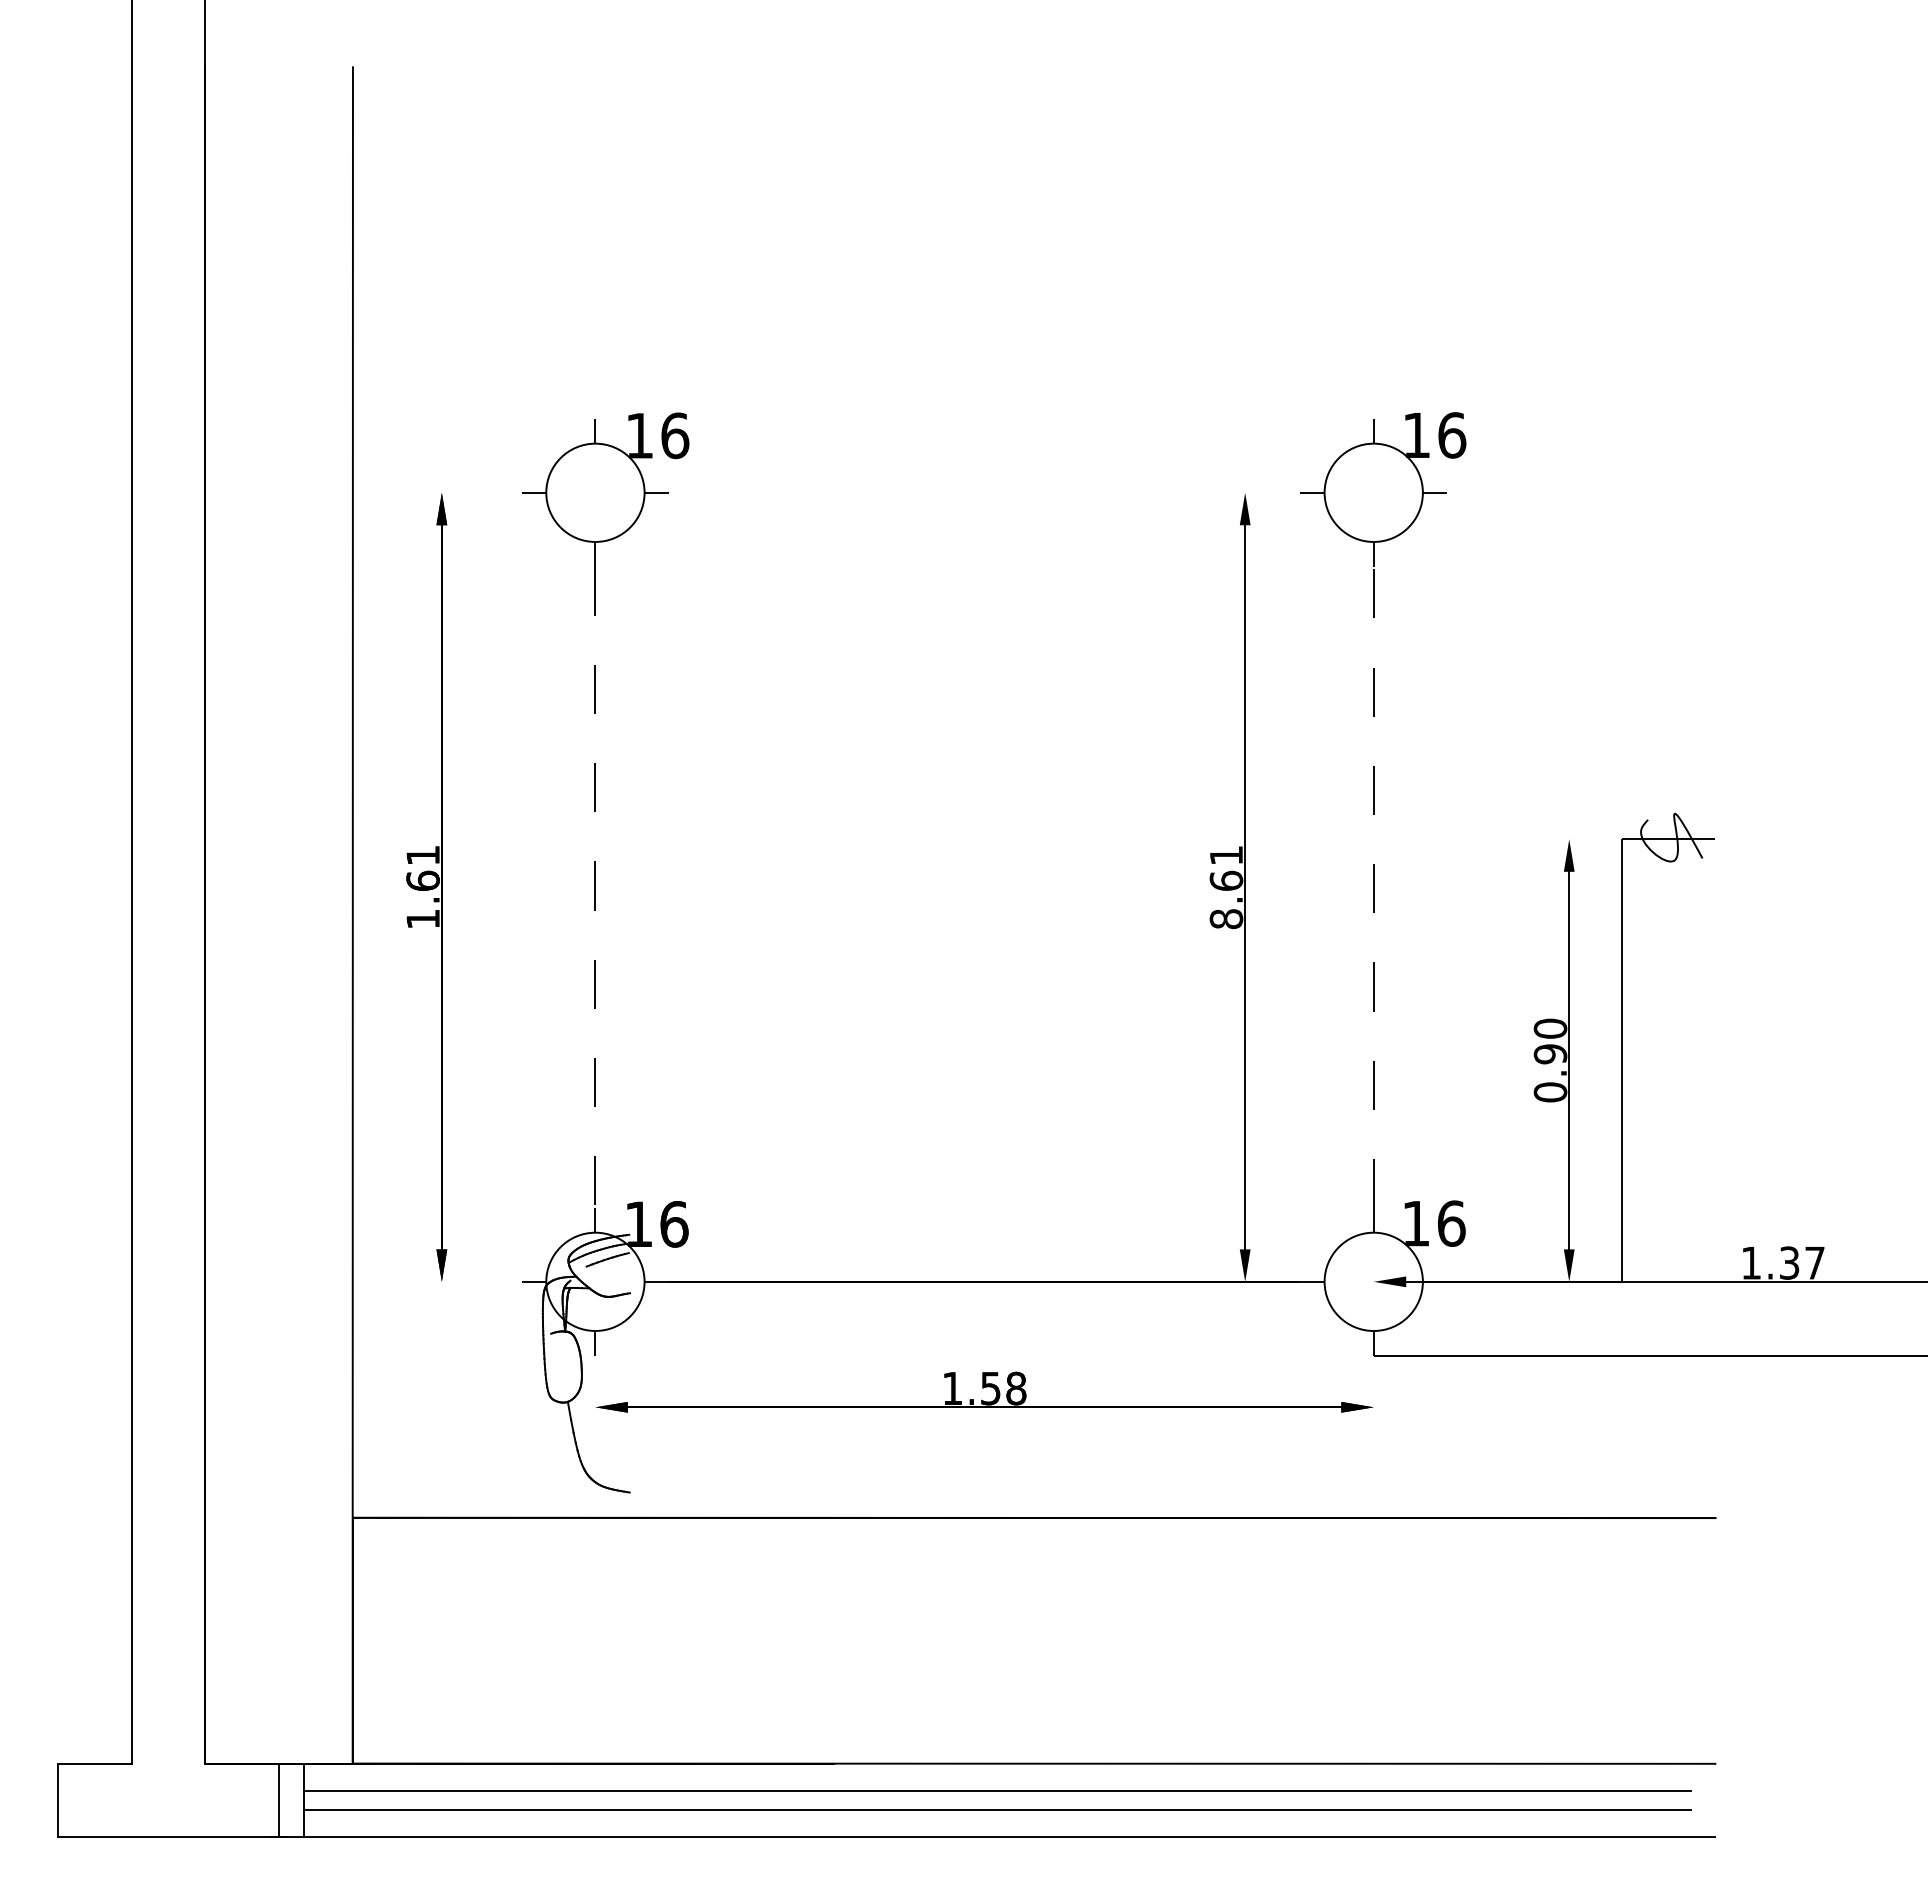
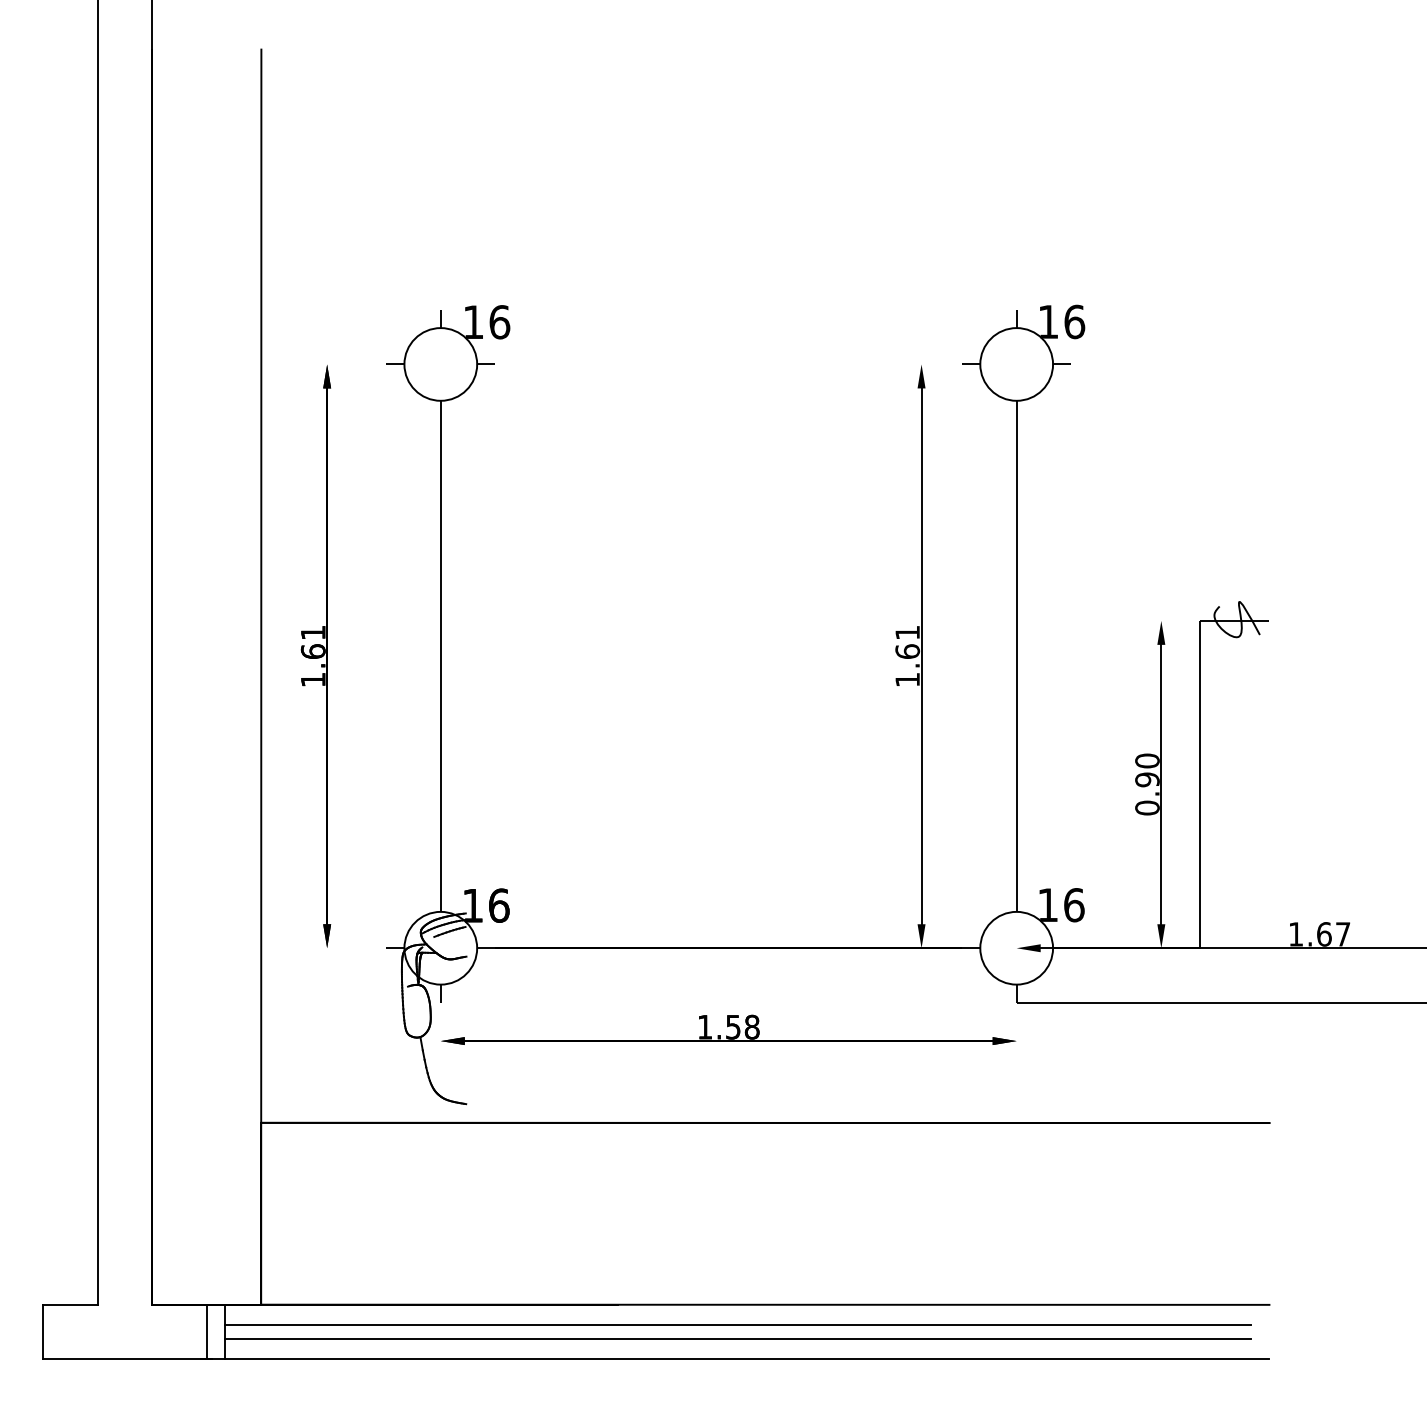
line: (595, 887) -> (440, 656), dashed -> solid
line: (1373, 887) -> (1016, 656), dashed -> solid
text: (1226, 919) -> (907, 680), 8.61 -> 1.61
text: (1789, 1262) -> (1324, 933), 1.37 -> 1.67

